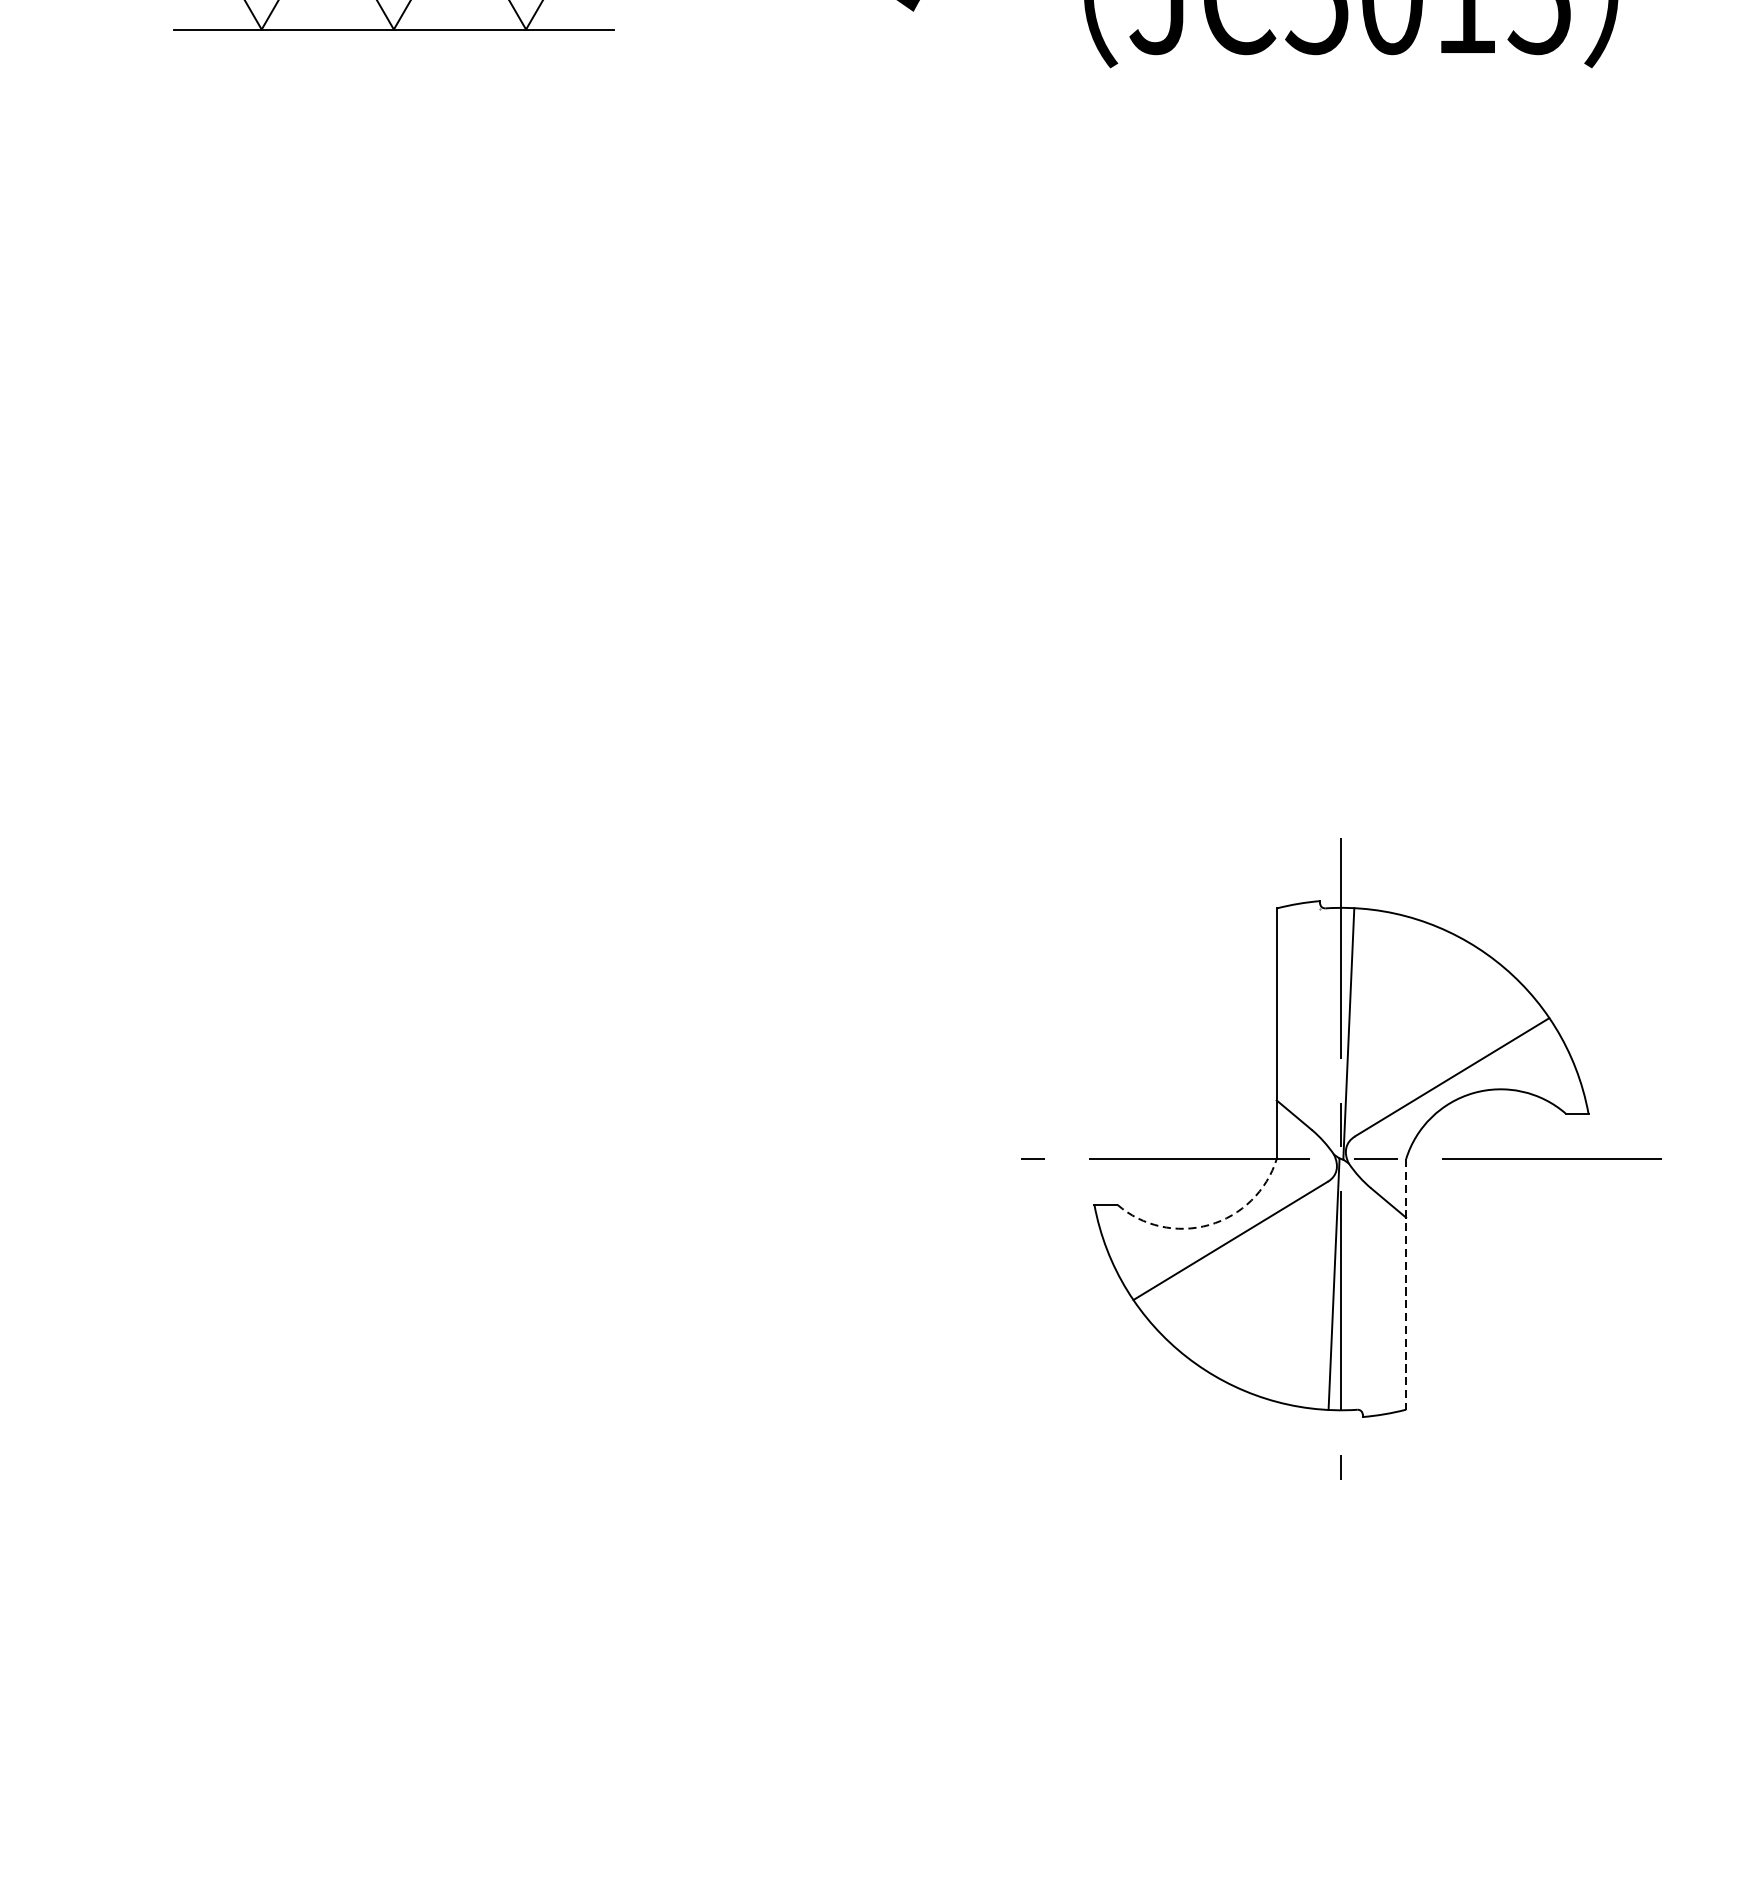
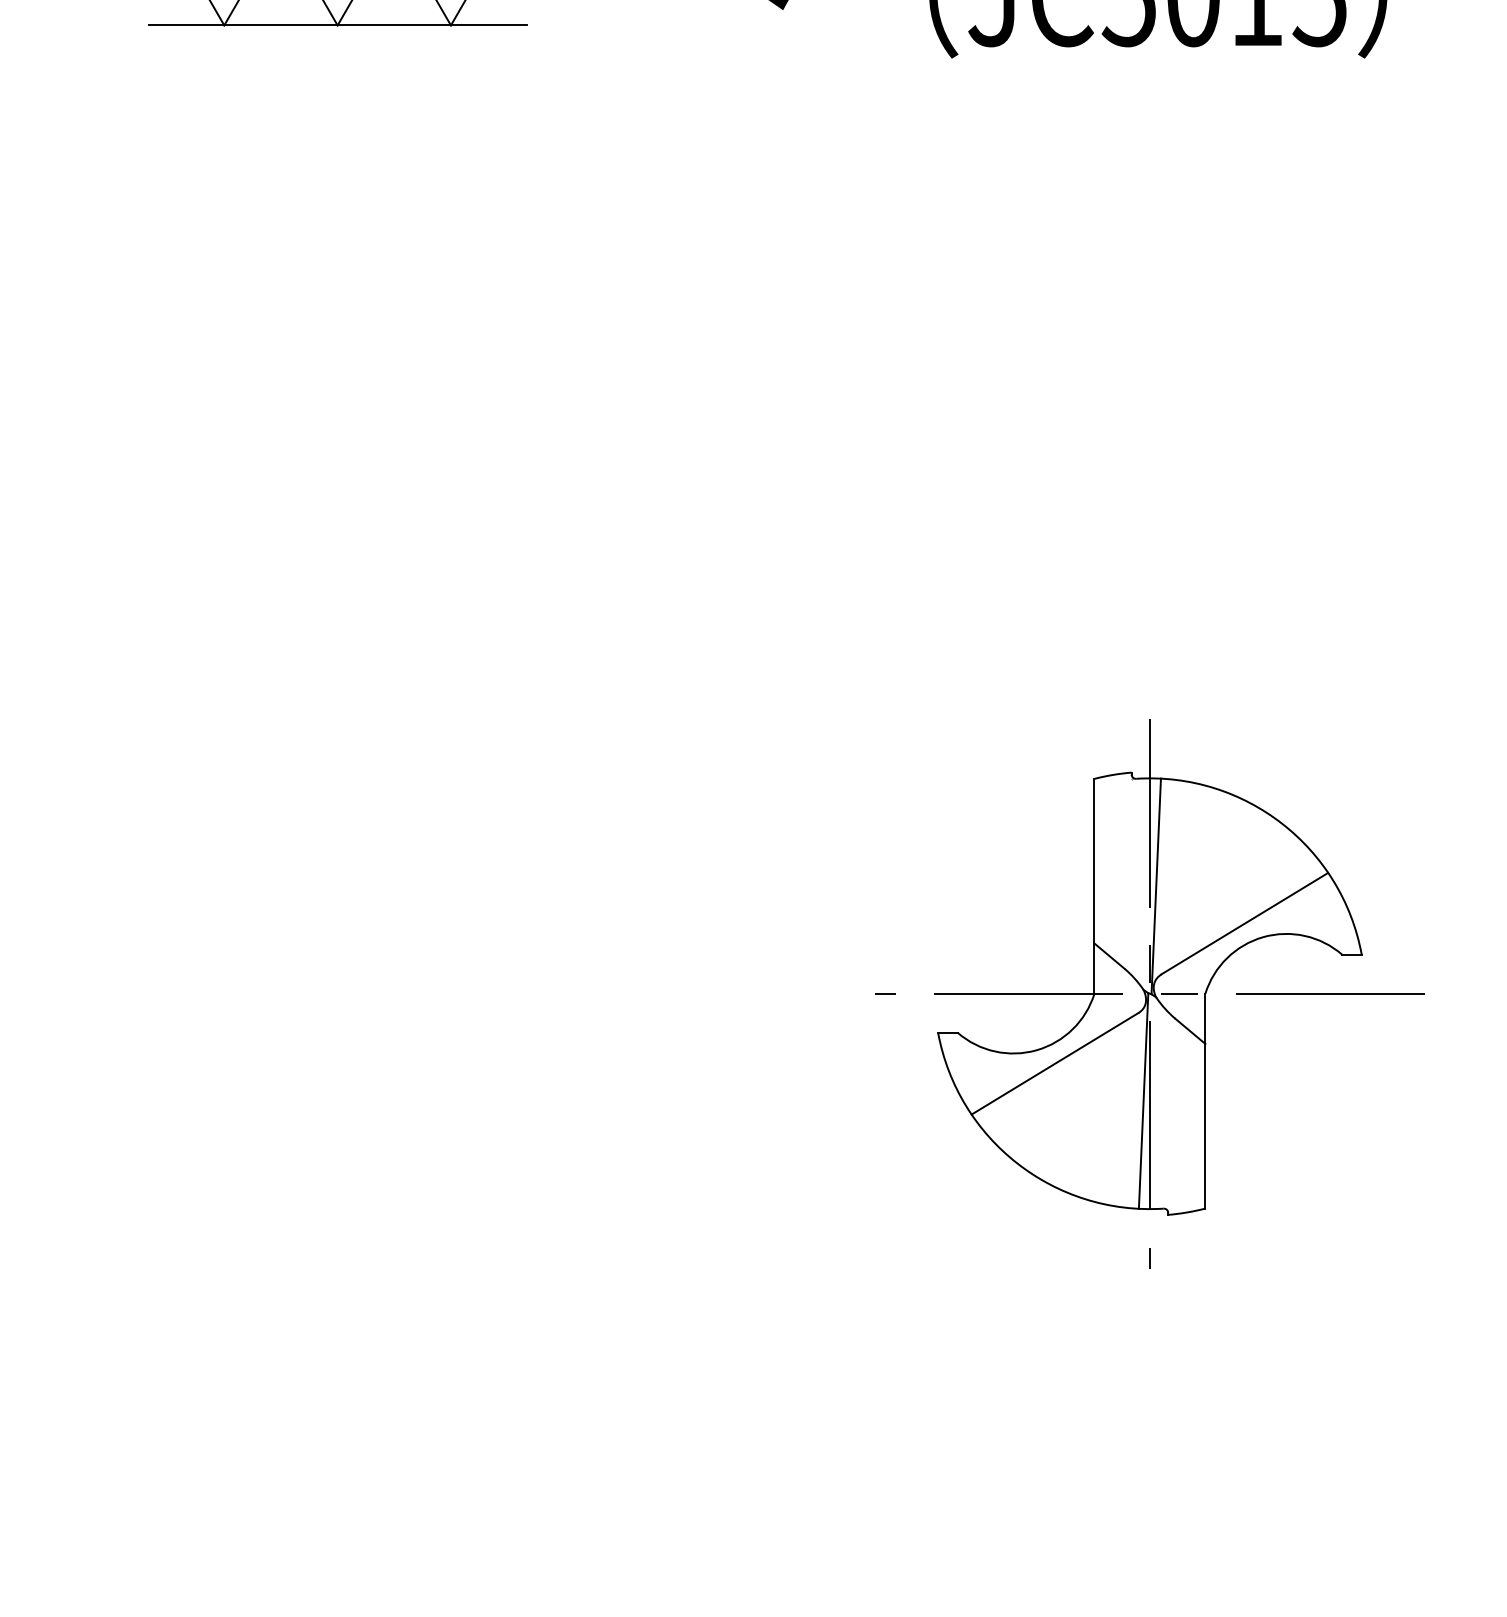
arc: (1209, 1225) -> (1036, 1050), dashed -> solid
line: (1406, 1284) -> (1205, 1101), dashed -> solid

